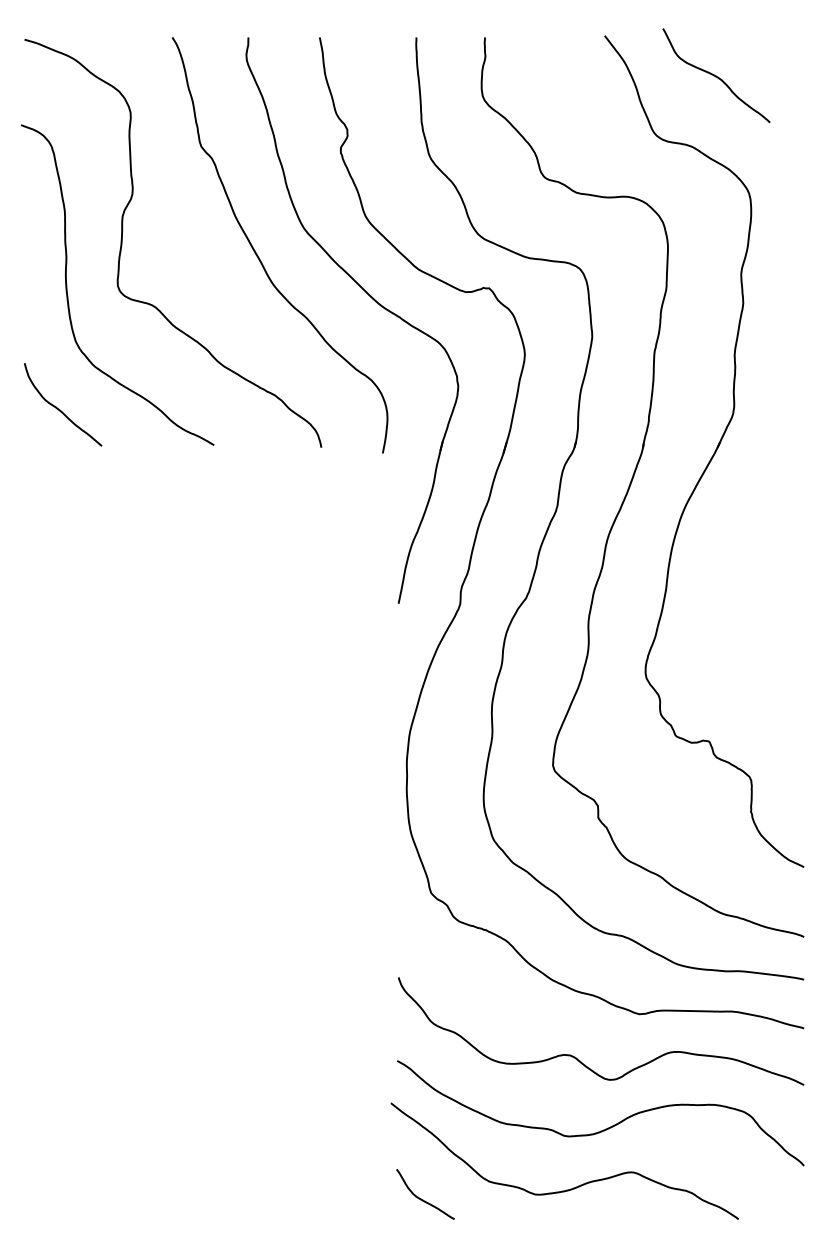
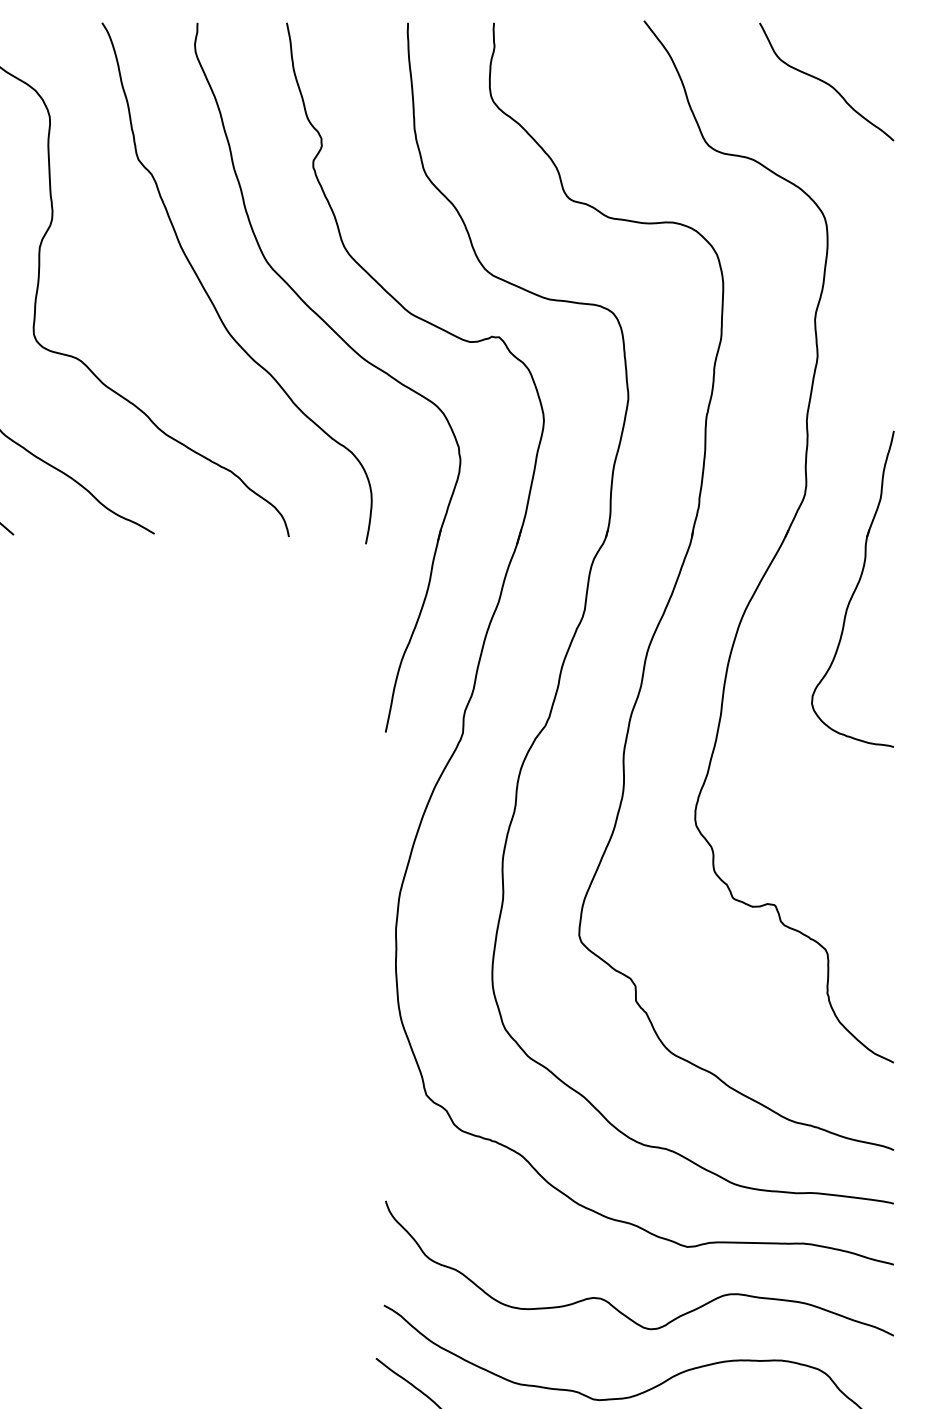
curve: (716, 75) -> (826, 81), moved
part: (770, 489) -> (851, 589), added

